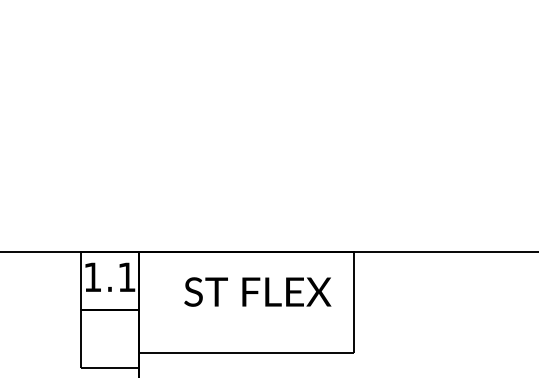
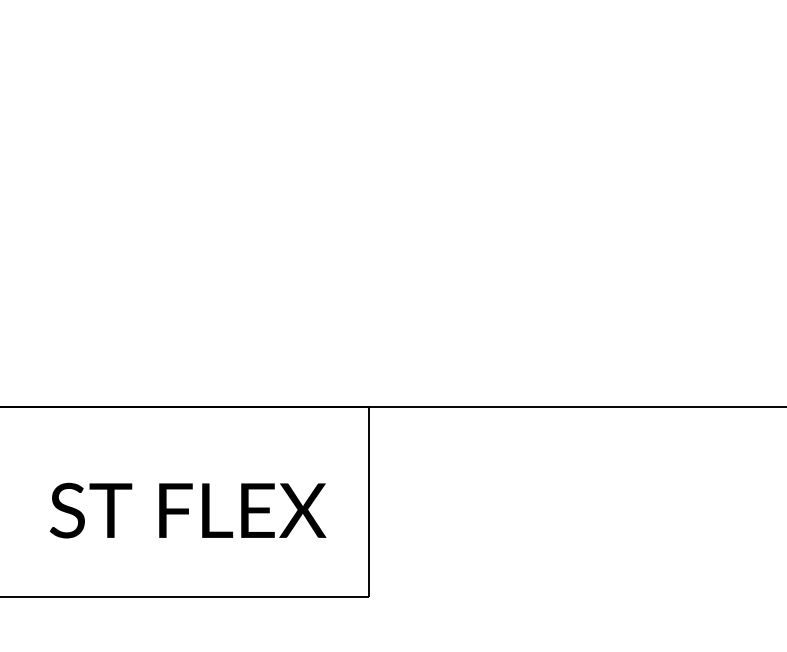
text: (257, 291) -> (187, 509), moved

